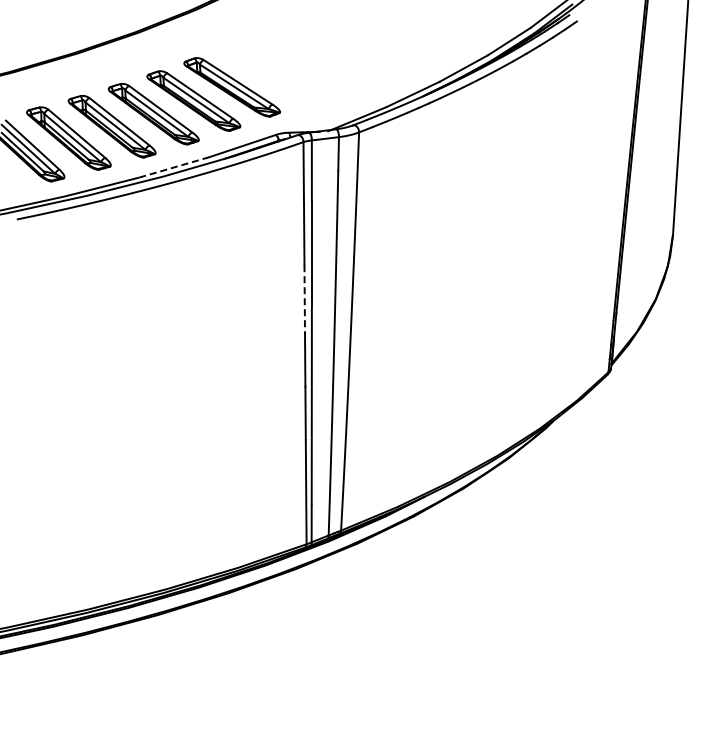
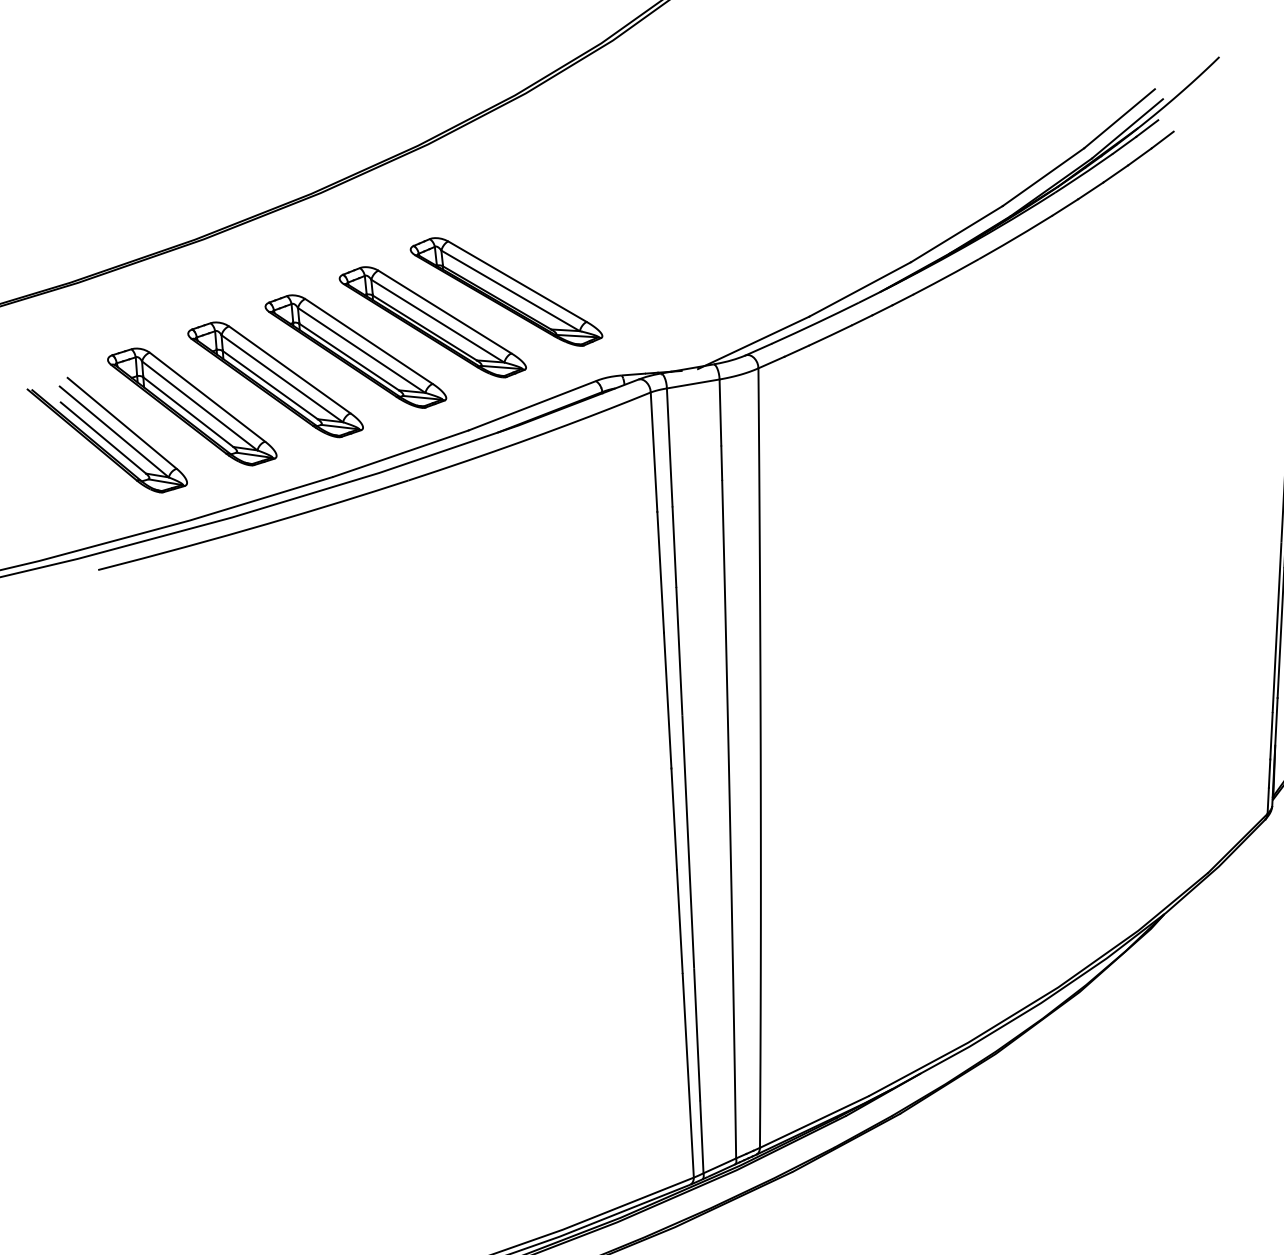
line: (174, 167) -> (401, 453), dashed -> solid
line: (304, 299) -> (667, 699), dashed -> solid

